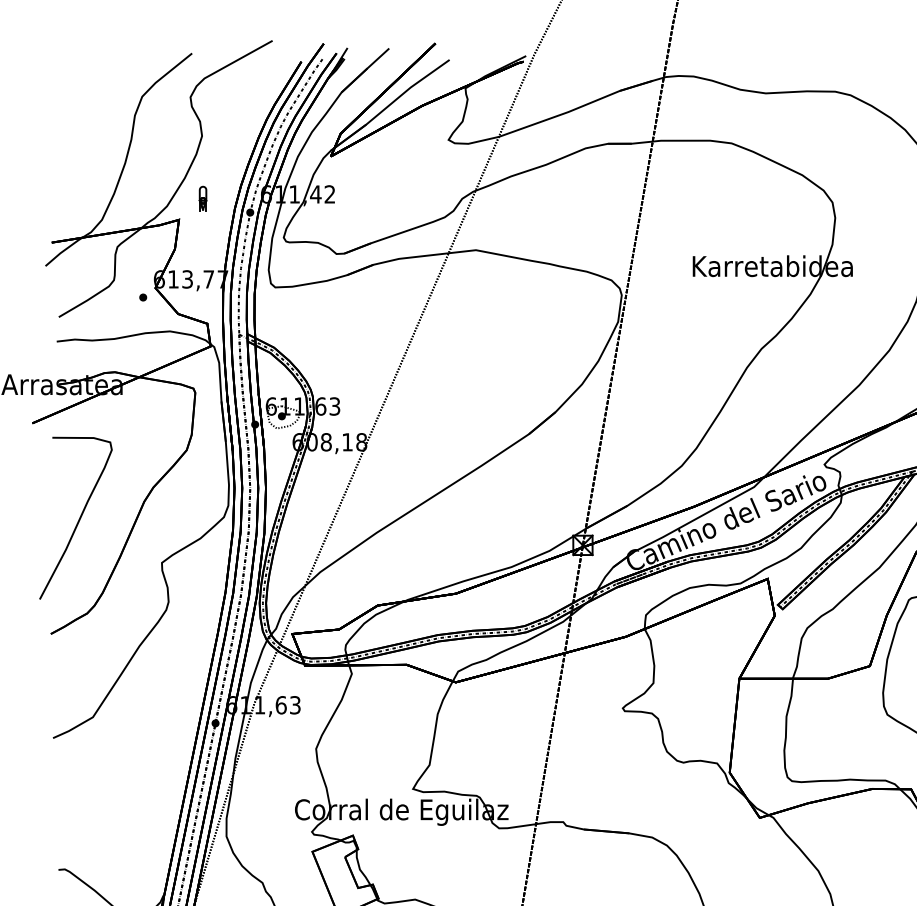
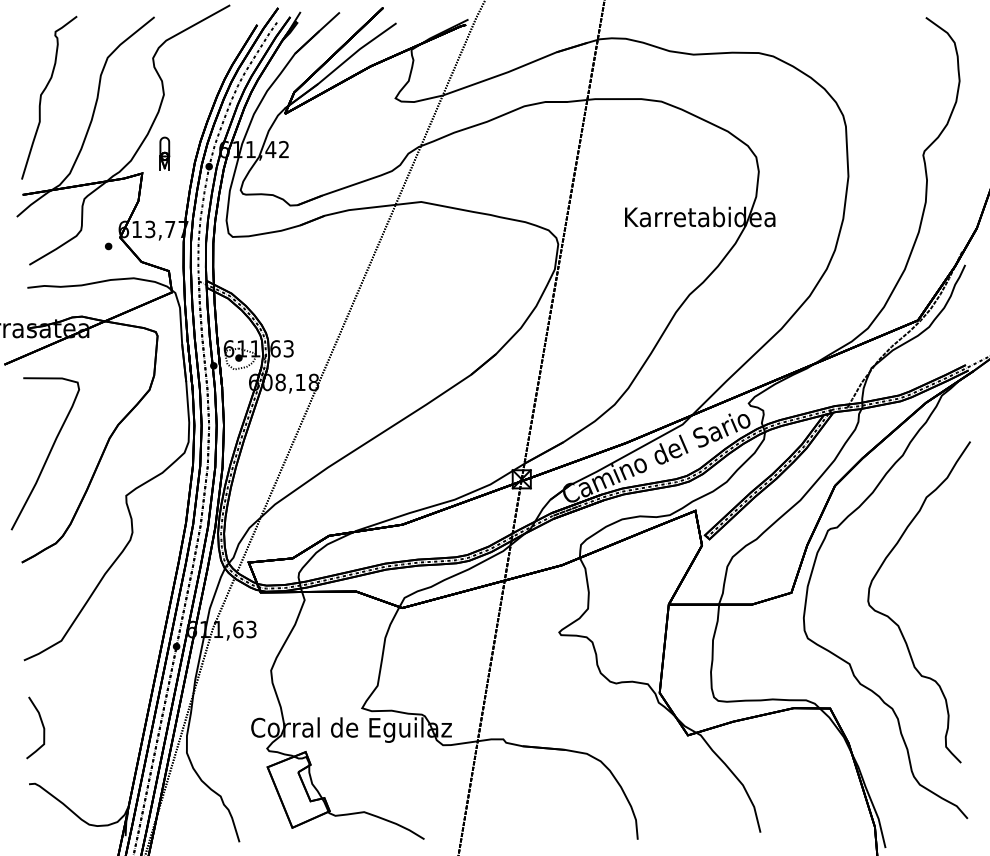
curve: (73, 134) -> (43, 93), added
part: (202, 198) -> (164, 153), size x1.43
curve: (71, 806) -> (41, 724), added

